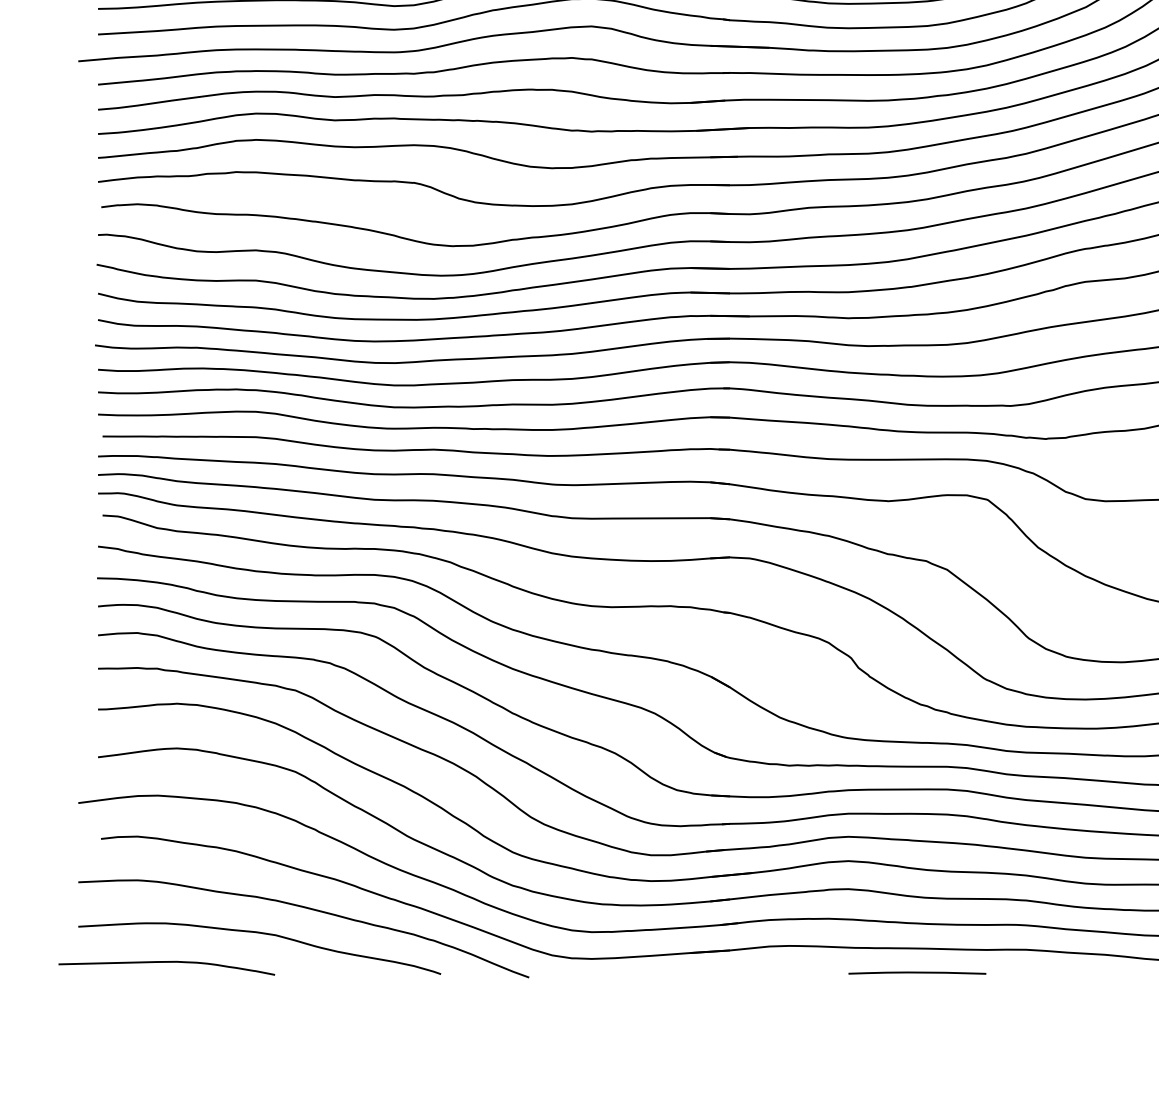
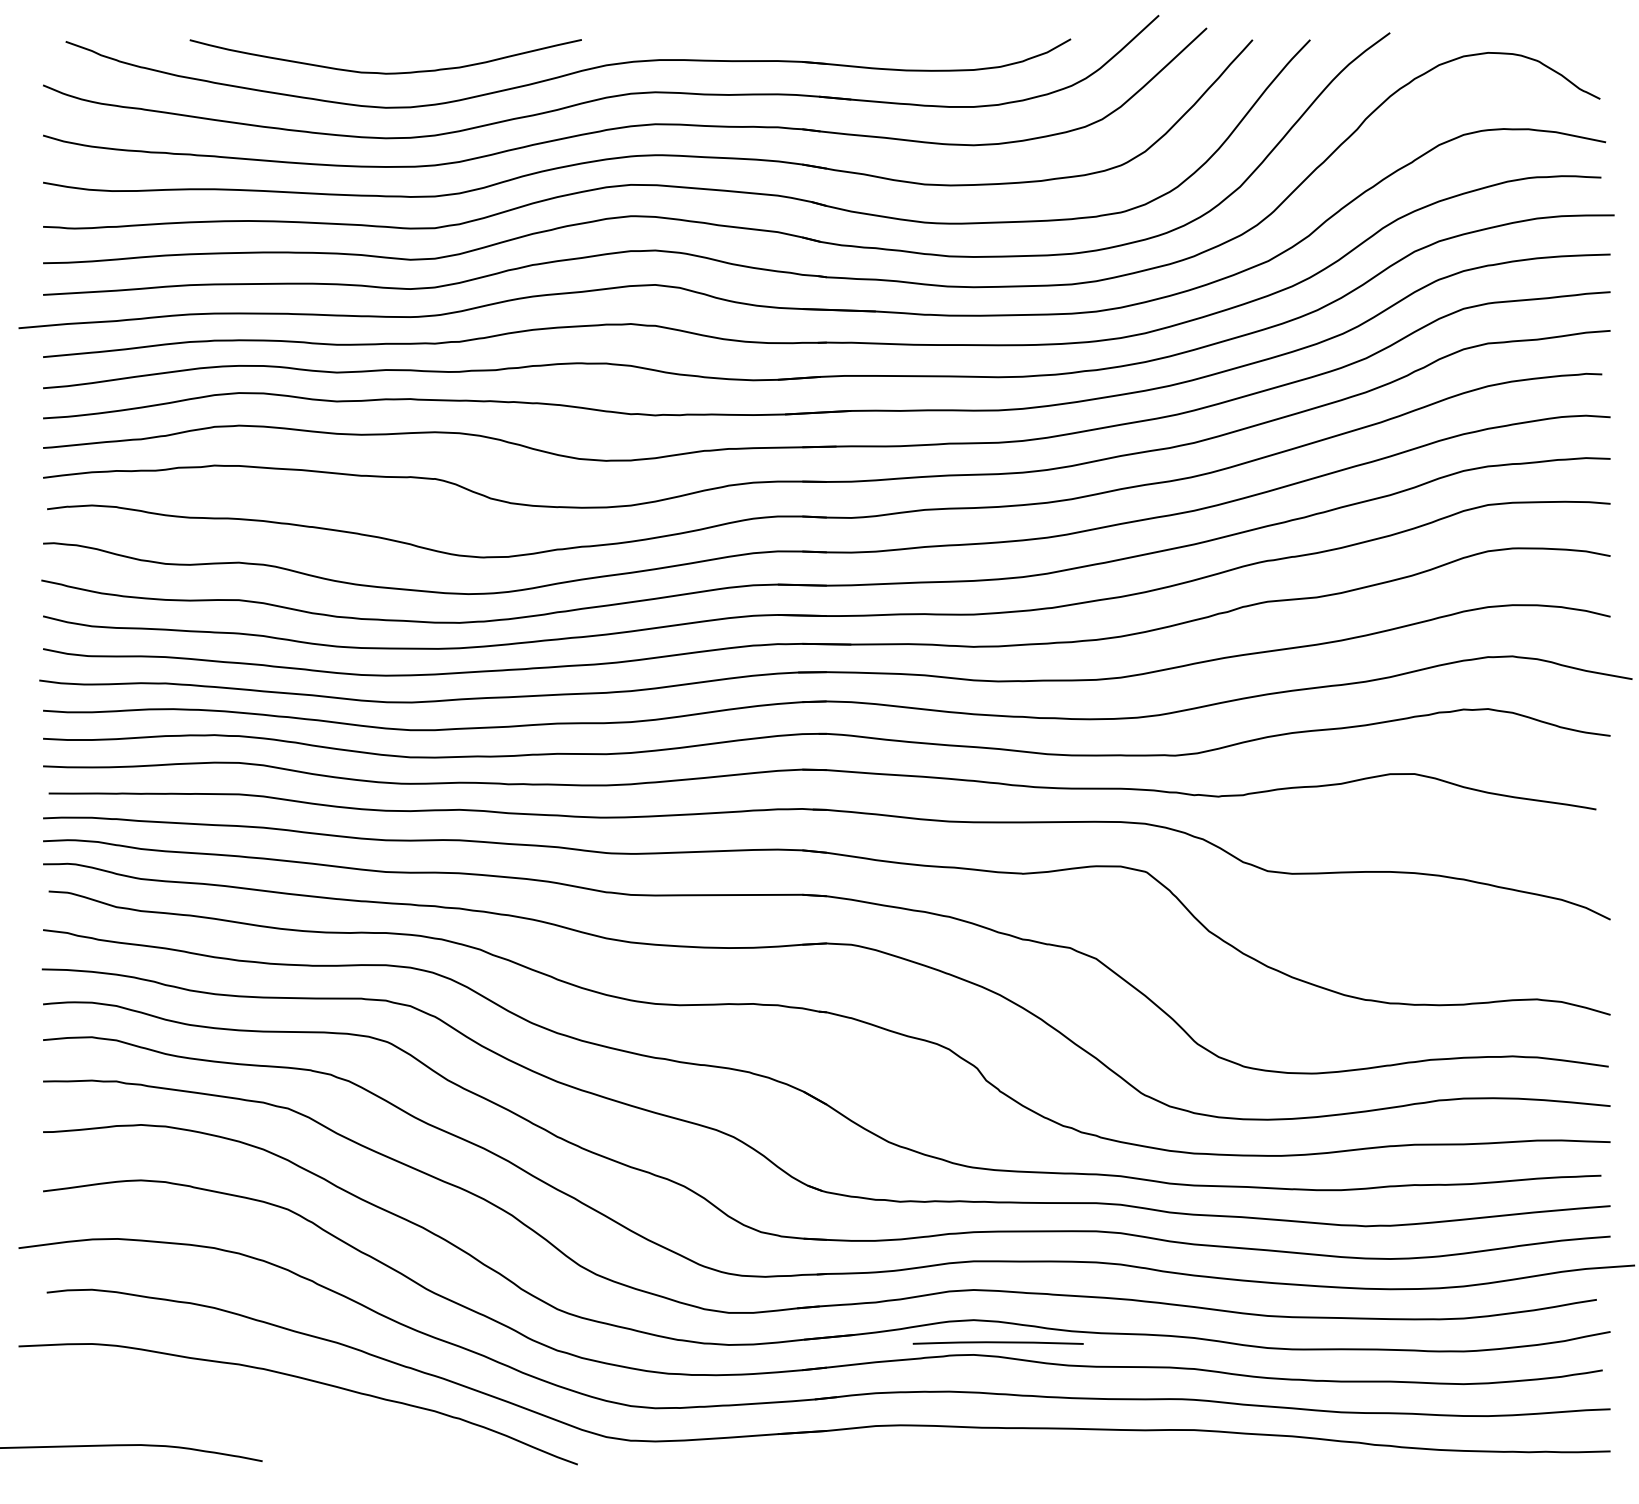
curve: (261, 933) -> (245, 1410), removed
line: (916, 972) -> (997, 1342), moved

